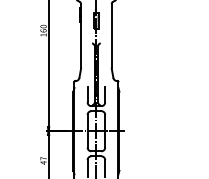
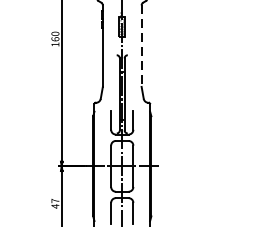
line: (111, 36) -> (141, 46), solid -> dashed

